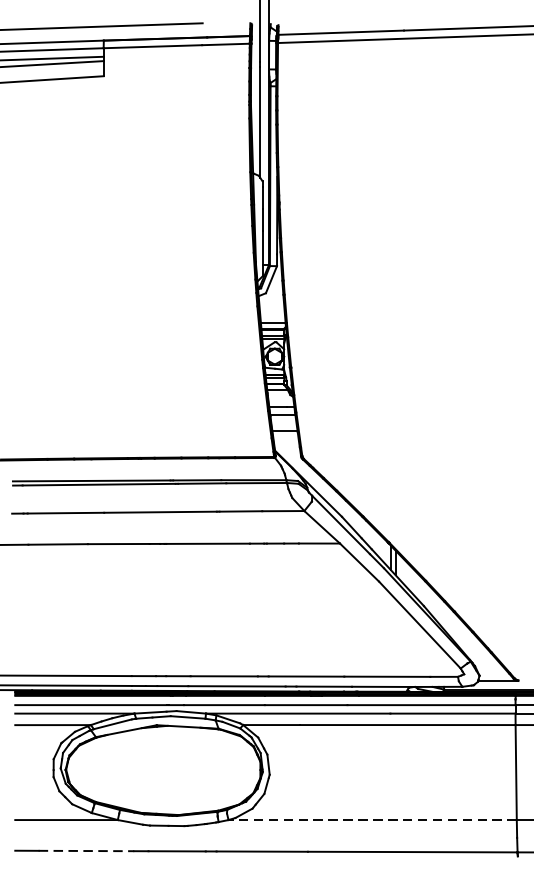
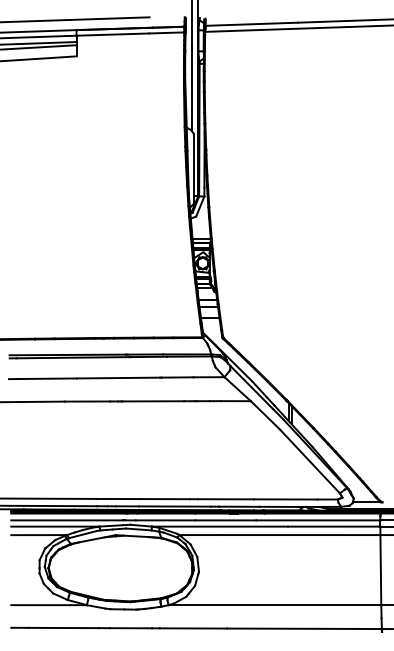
line: (372, 820) -> (274, 605), dashed -> solid
line: (87, 851) -> (64, 628), dashed -> solid

